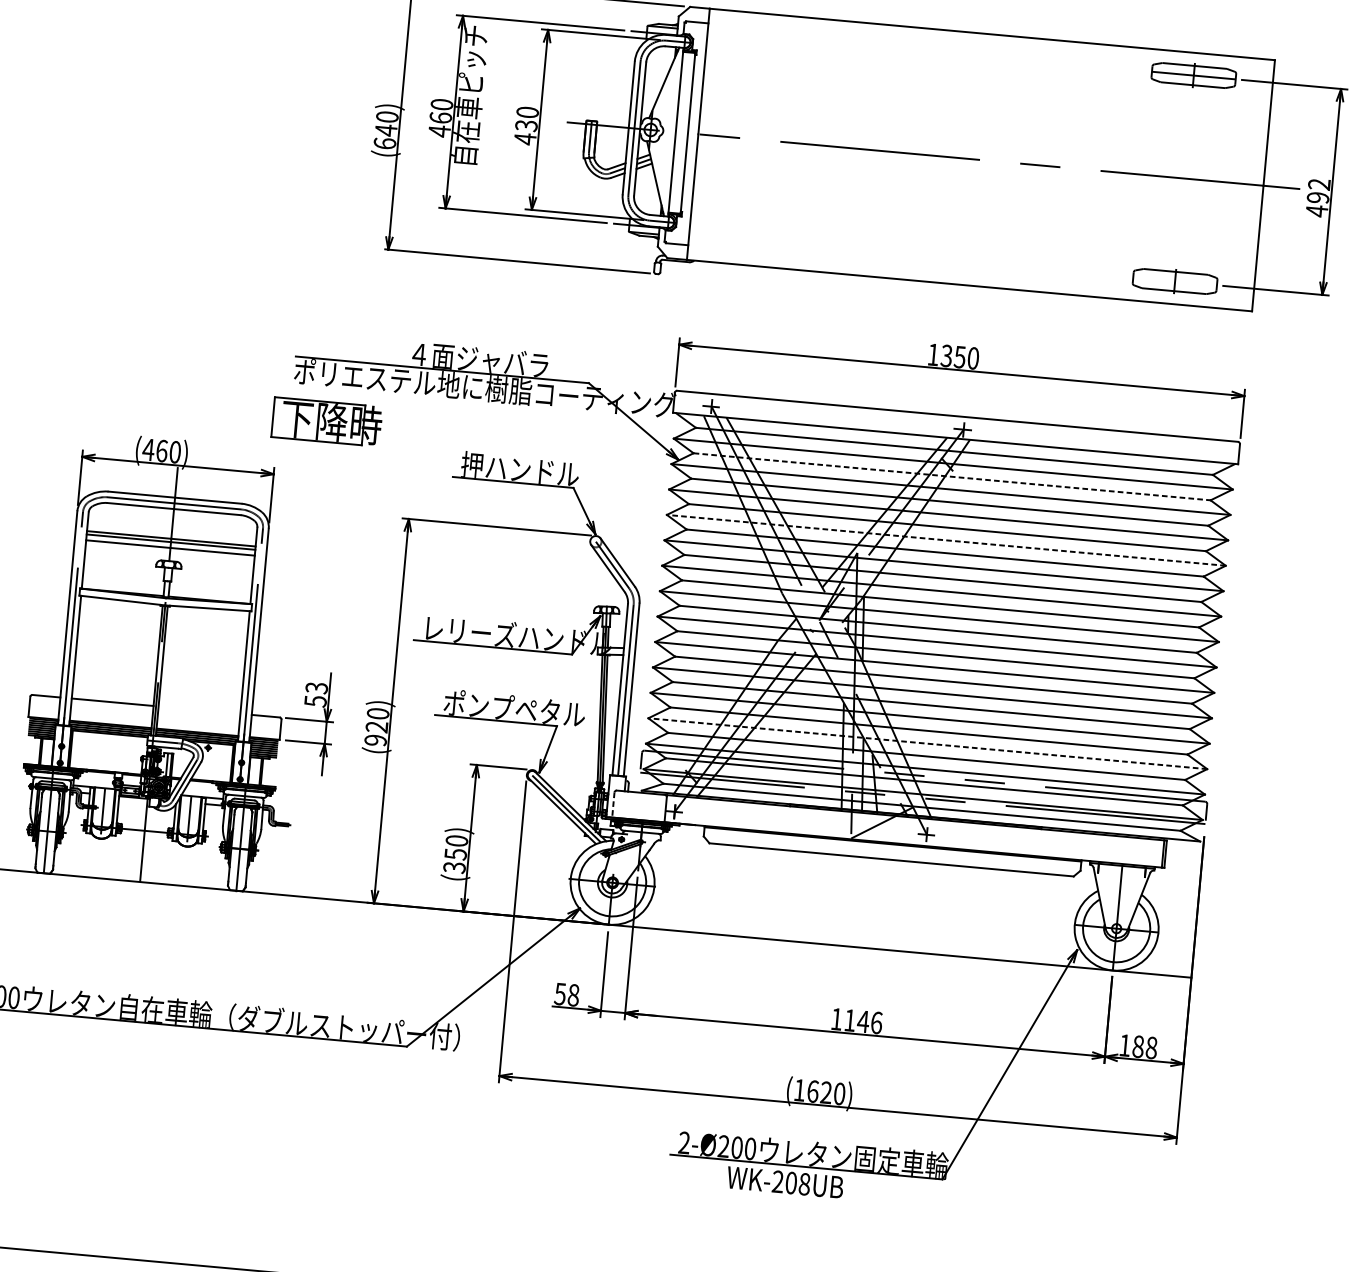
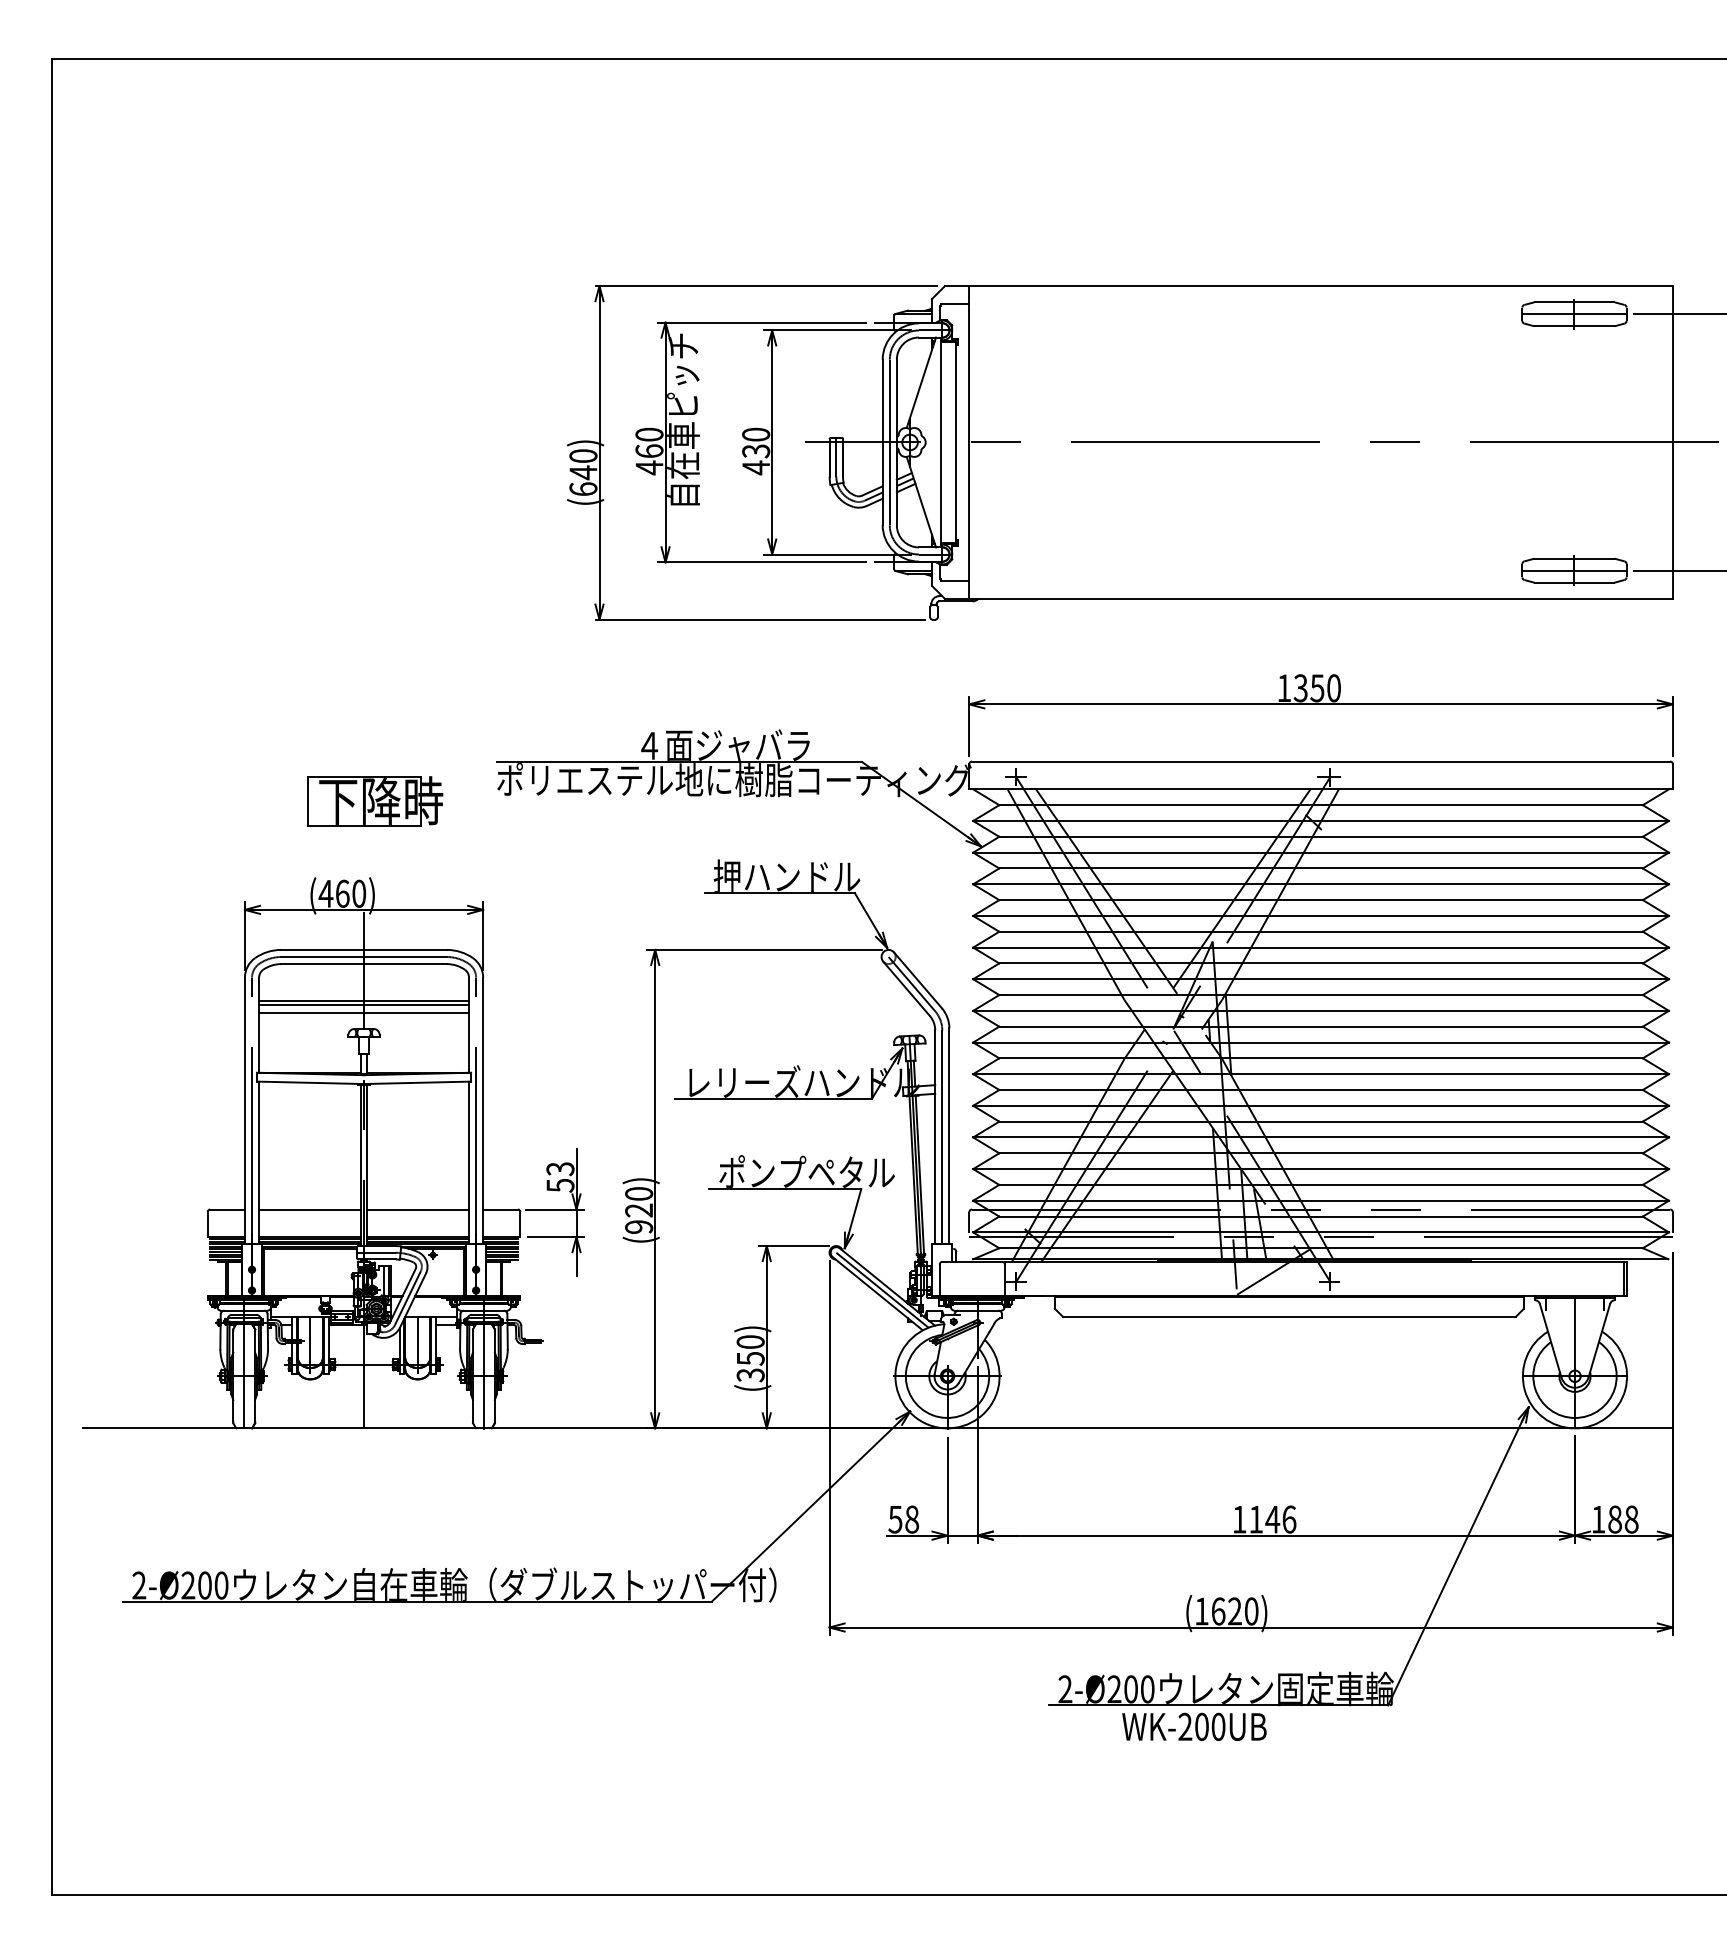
line: (1175, 281) -> (1574, 570), added
part: (327, 422) -> (375, 801), moved
line: (952, 476) -> (1321, 836), dashed -> solid
line: (946, 540) -> (1321, 915), dashed -> solid
line: (199, 710) -> (418, 1209), added
line: (928, 744) -> (1321, 1169), dashed -> solid
line: (613, 805) -> (939, 1280), dashed -> solid
text: (804, 1183) -> (1218, 1726), WK-208UB -> WK-200UB

